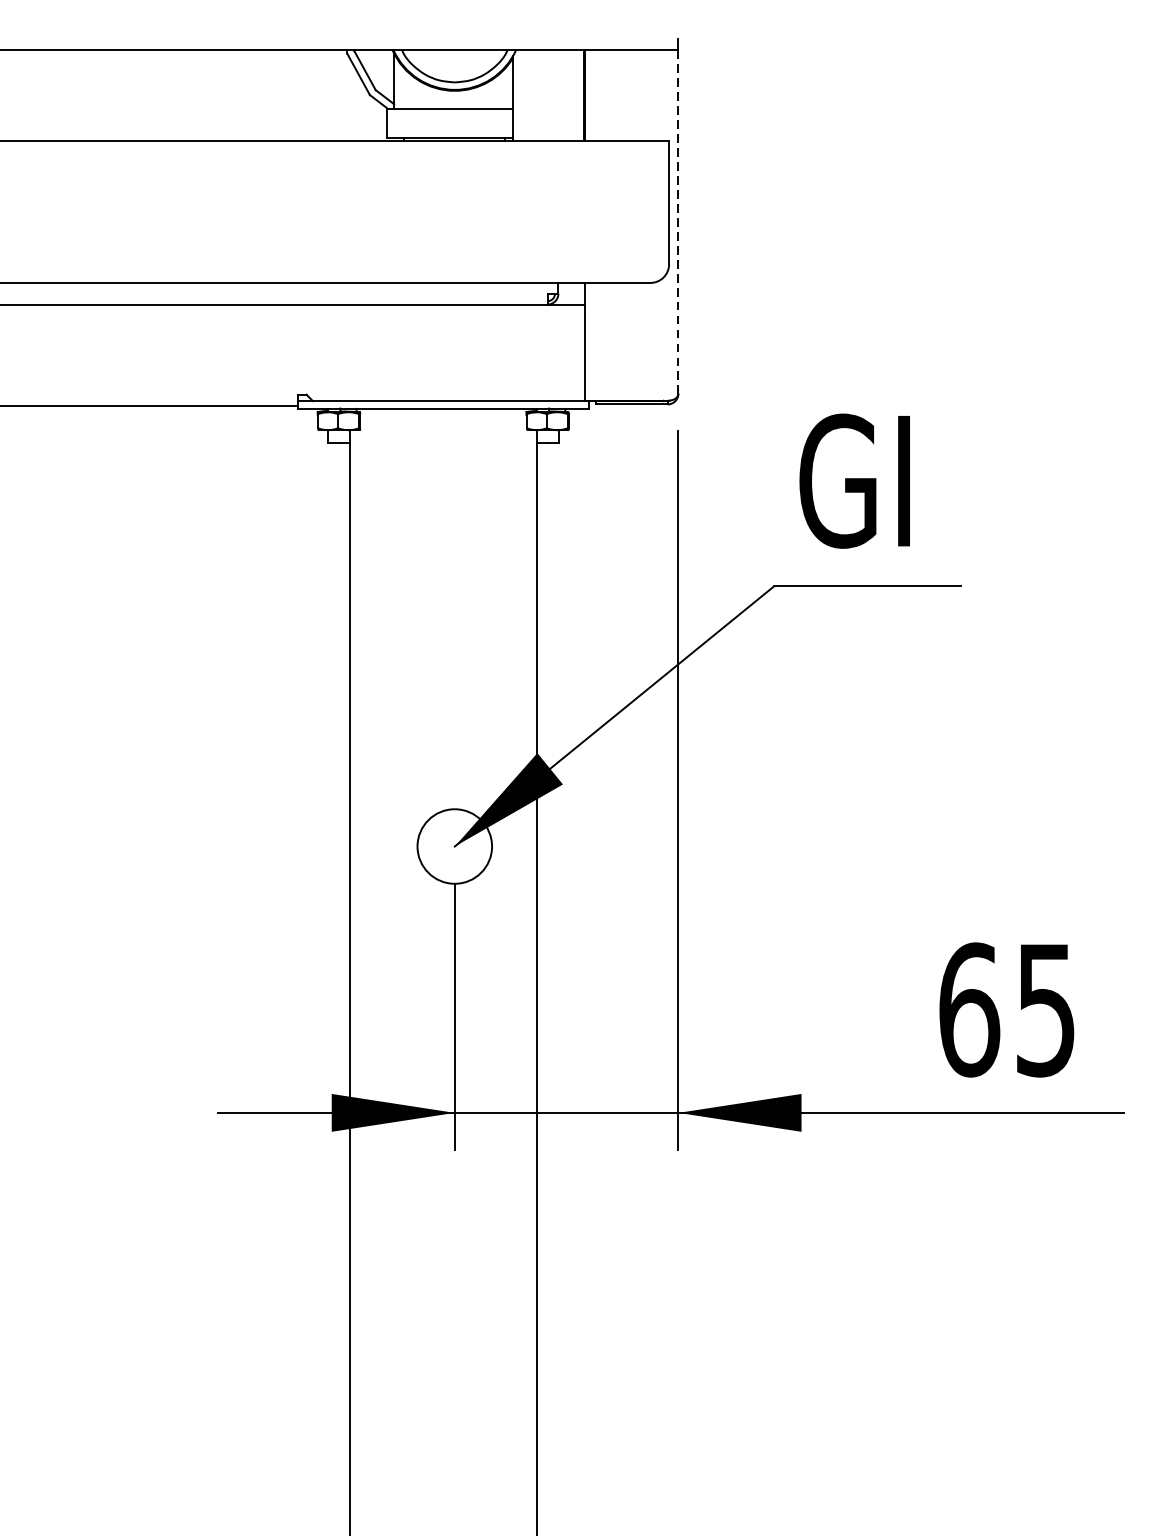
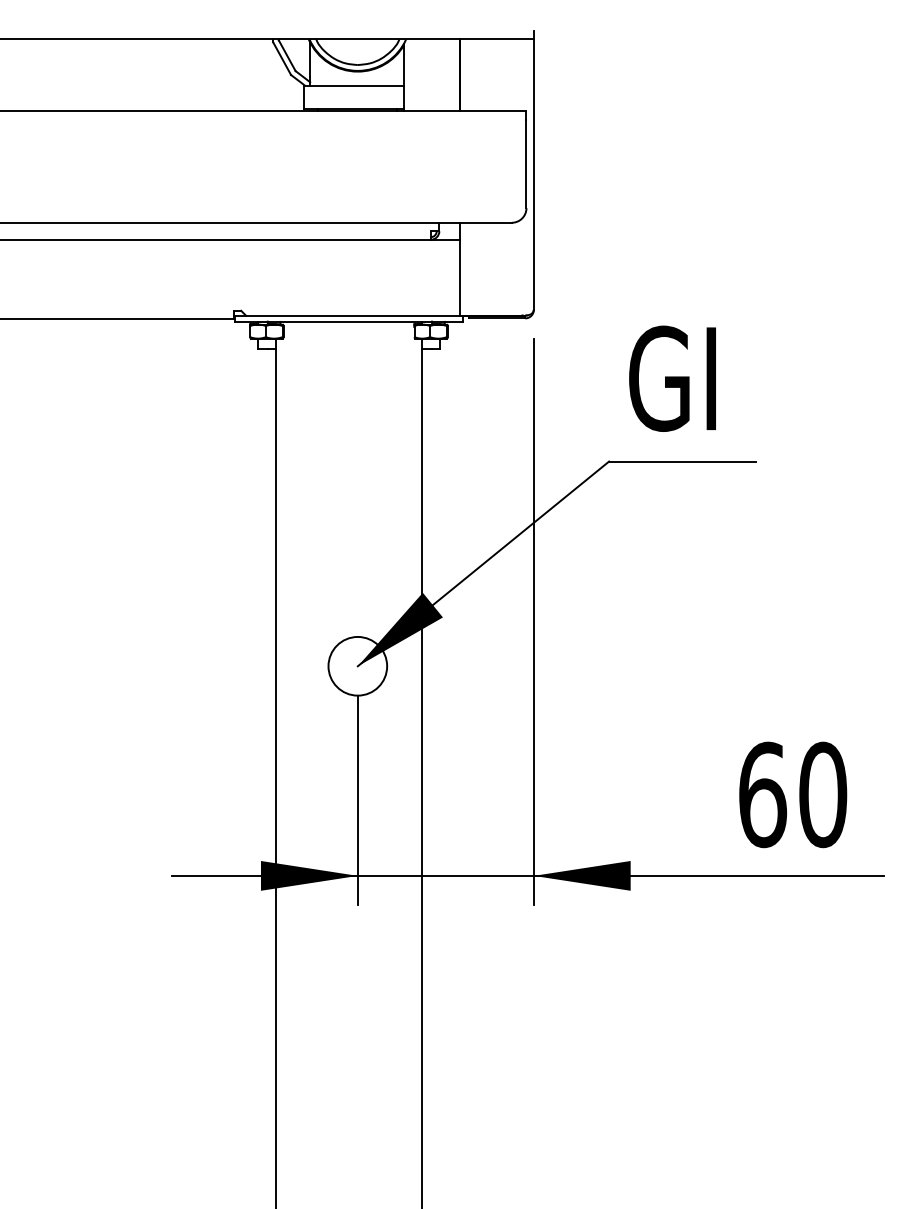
line: (678, 222) -> (533, 175), dashed -> solid
text: (1046, 1009) -> (823, 794), 65 -> 60

